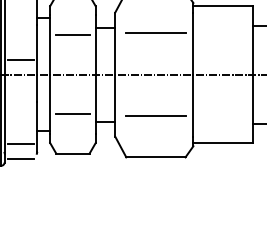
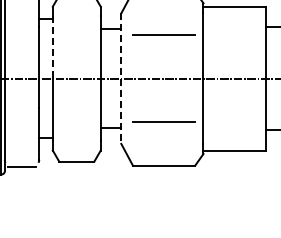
line: (72, 35) -> (76, 37), removed
line: (49, 45) -> (52, 48), solid -> dashed
line: (20, 60) -> (21, 63), removed
line: (115, 75) -> (121, 79), solid -> dashed
line: (72, 114) -> (76, 120), removed
line: (20, 144) -> (21, 152), removed

